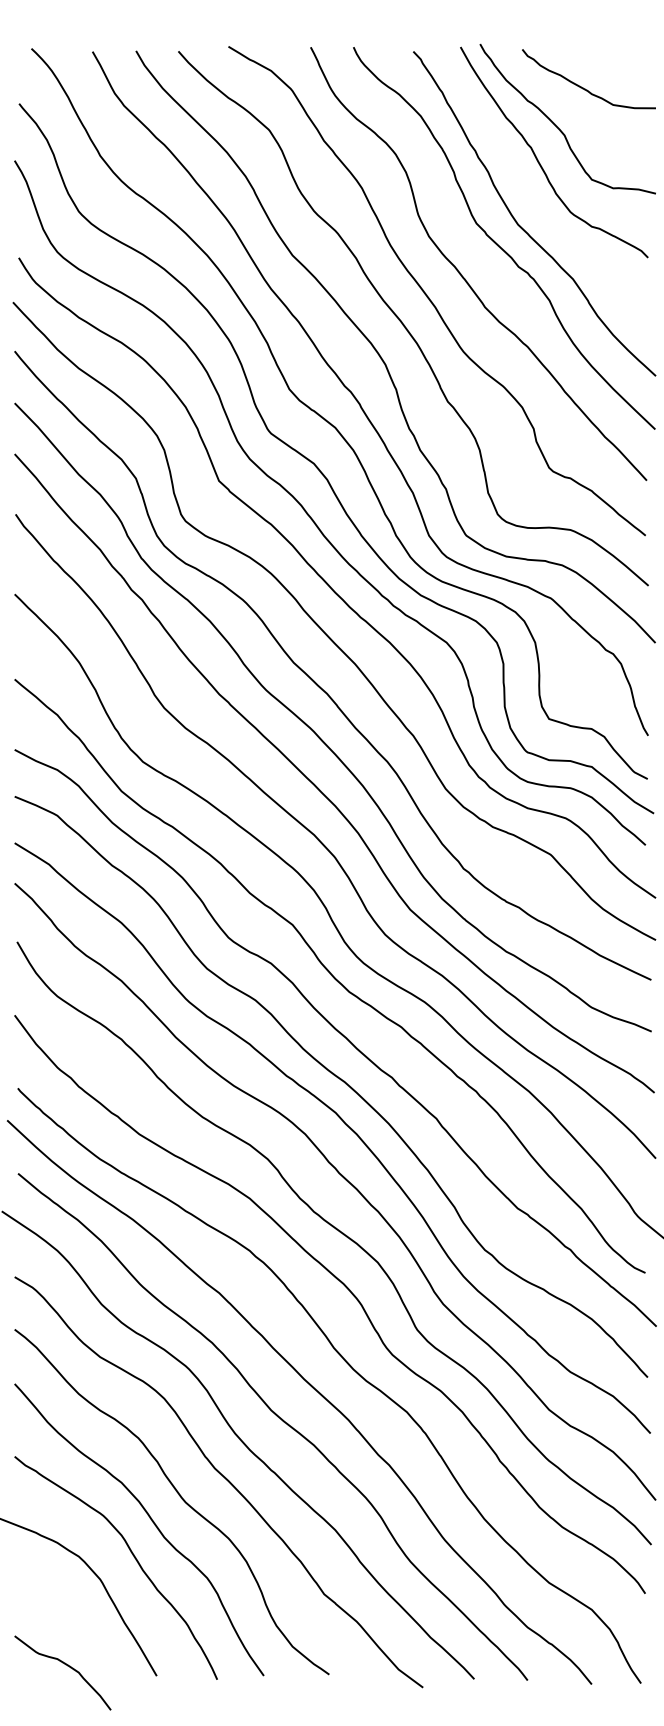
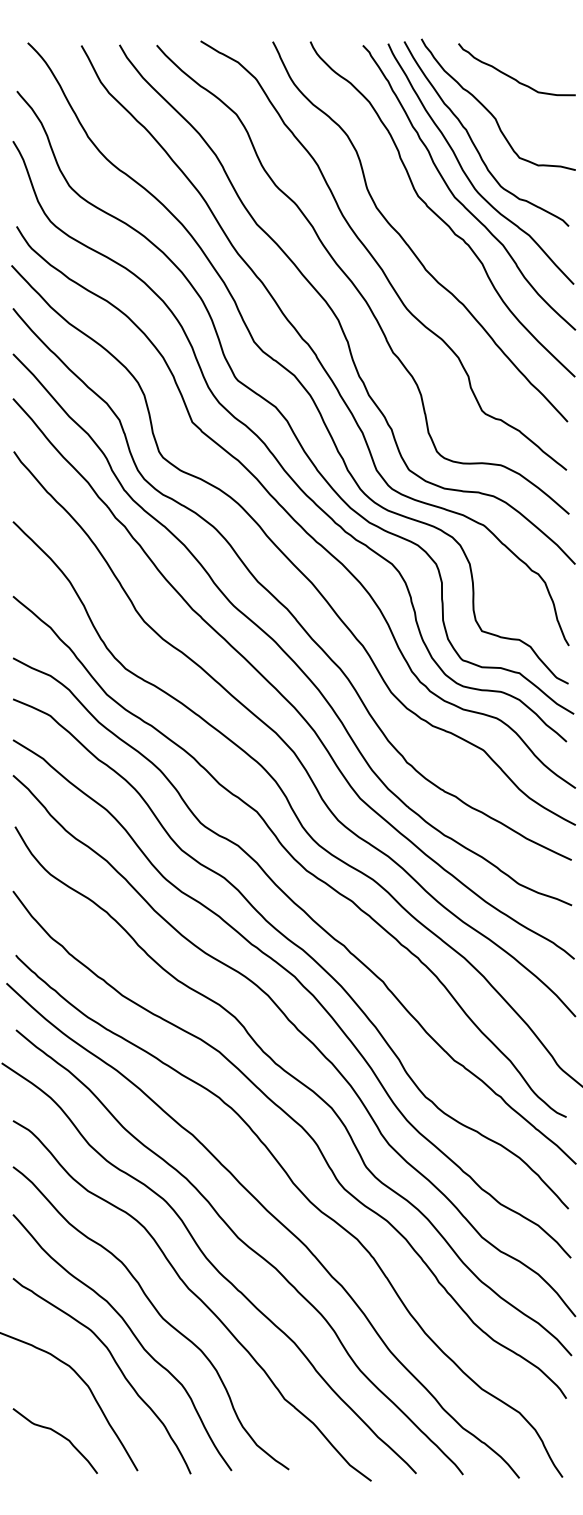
curve: (530, 196) -> (465, 172), added
curve: (65, 1665) -> (57, 1434), moved

